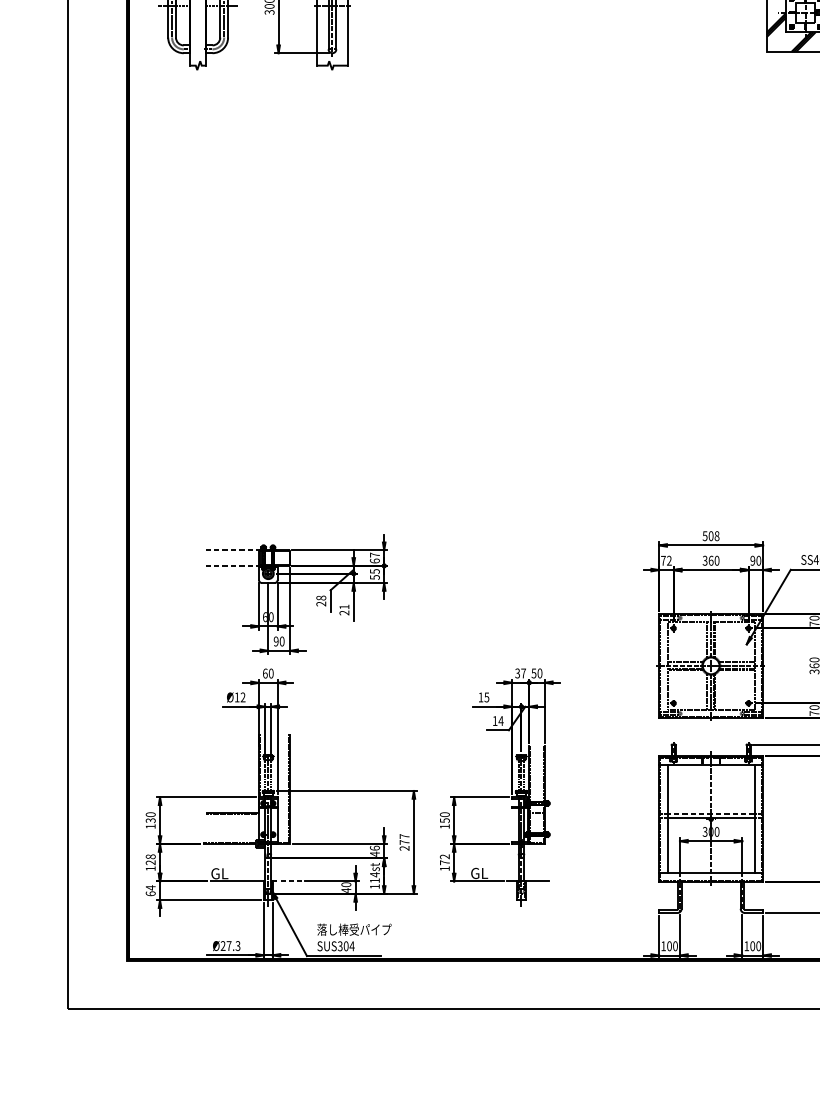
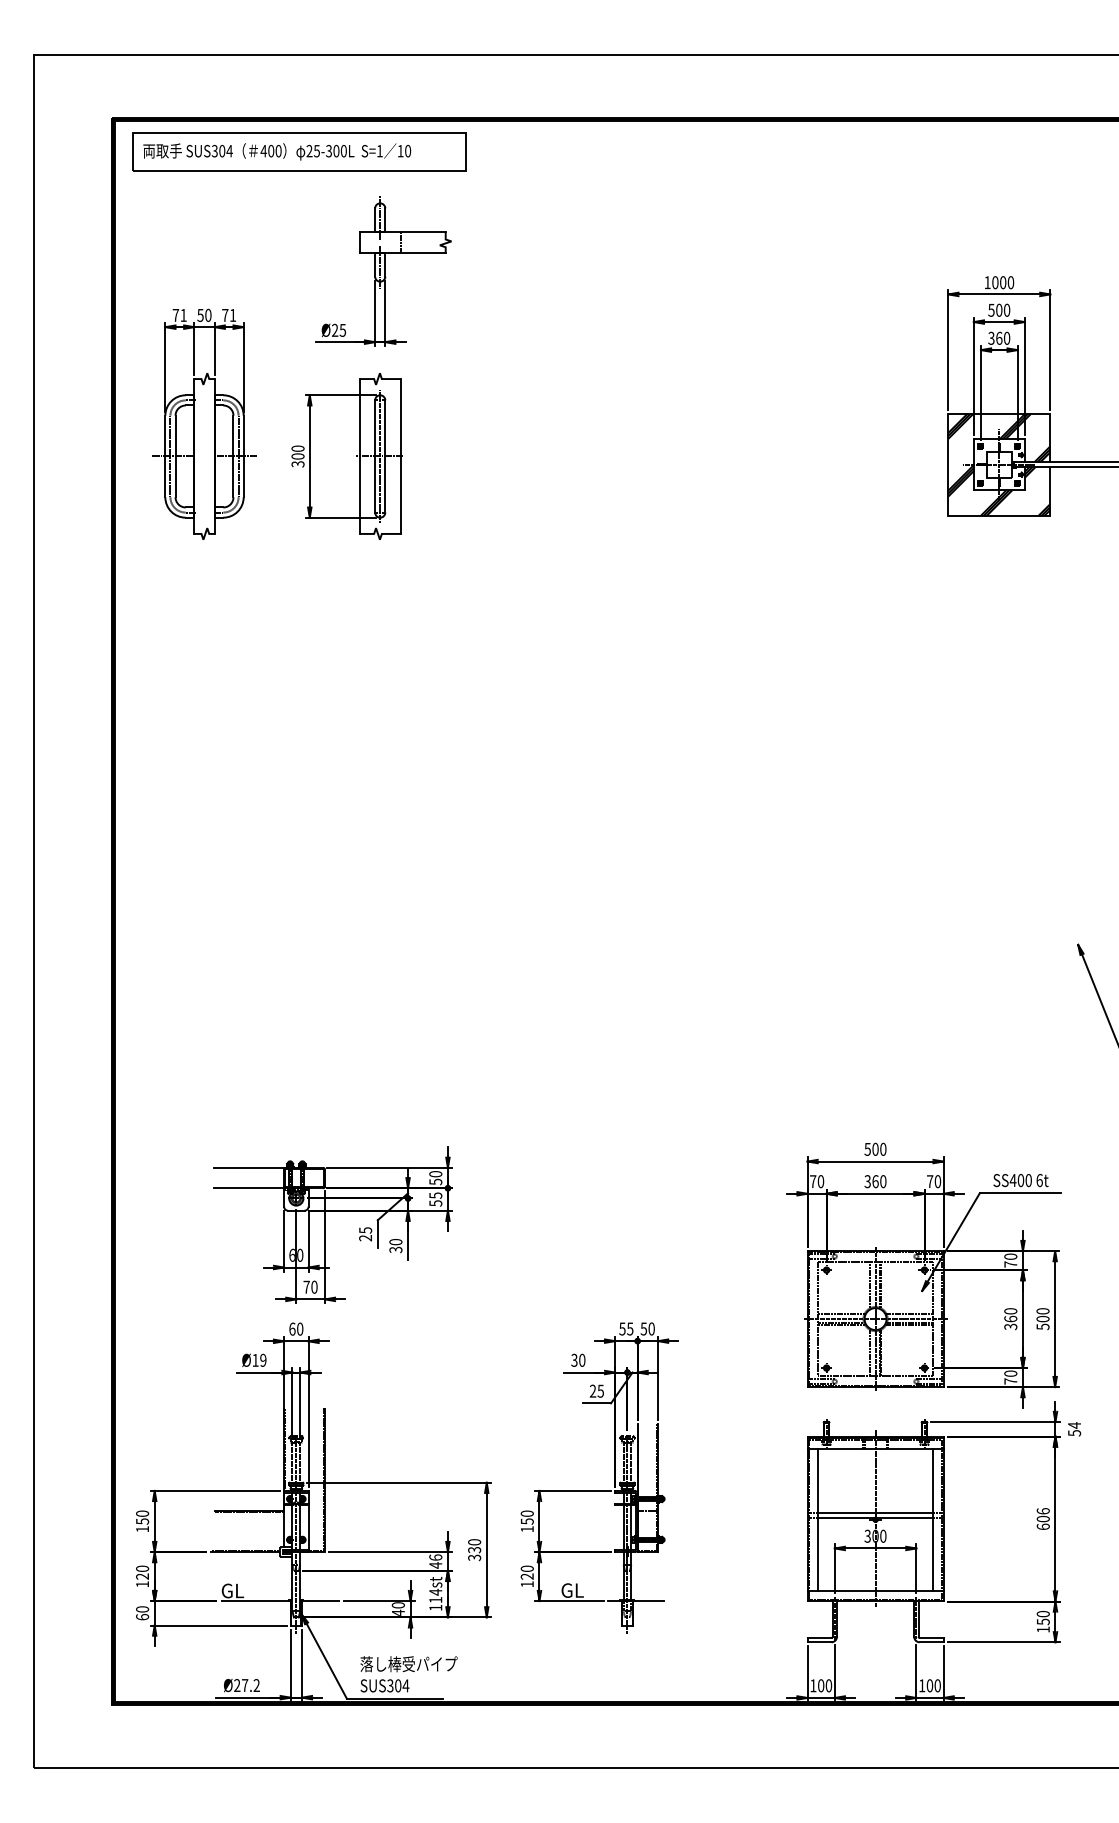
text: (717, 536) -> (883, 1149), 508 -> 500
line: (233, 550) -> (250, 1167), dashed -> solid
text: (374, 558) -> (435, 1178), 67 -> 50
text: (669, 560) -> (820, 1181), 72 -> 70
text: (753, 560) -> (930, 1181), 90 -> 70
line: (232, 566) -> (249, 1188), dashed -> solid
text: (321, 598) -> (365, 1230), 28 -> 25
text: (344, 610) -> (395, 1246), 21 -> 30
text: (276, 640) -> (306, 1286), 90 -> 70
text: (520, 673) -> (626, 1328), 37 -> 55
text: (484, 696) -> (578, 1359), 15 -> 30
text: (243, 697) -> (263, 1360), Ø12 -> Ø19
text: (497, 720) -> (596, 1390), 14 -> 25
line: (711, 814) -> (875, 1513), dashed -> solid
text: (150, 820) -> (142, 1521), 130 -> 150
text: (404, 842) -> (474, 1550), 277 -> 330
text: (150, 856) -> (142, 1568), 128 -> 120
text: (444, 859) -> (526, 1572), 172 -> 120
line: (287, 881) -> (321, 1601), dashed -> solid
text: (150, 887) -> (142, 1609), 64 -> 60
text: (237, 946) -> (256, 1685), Ø27.3 -> Ø27.2

